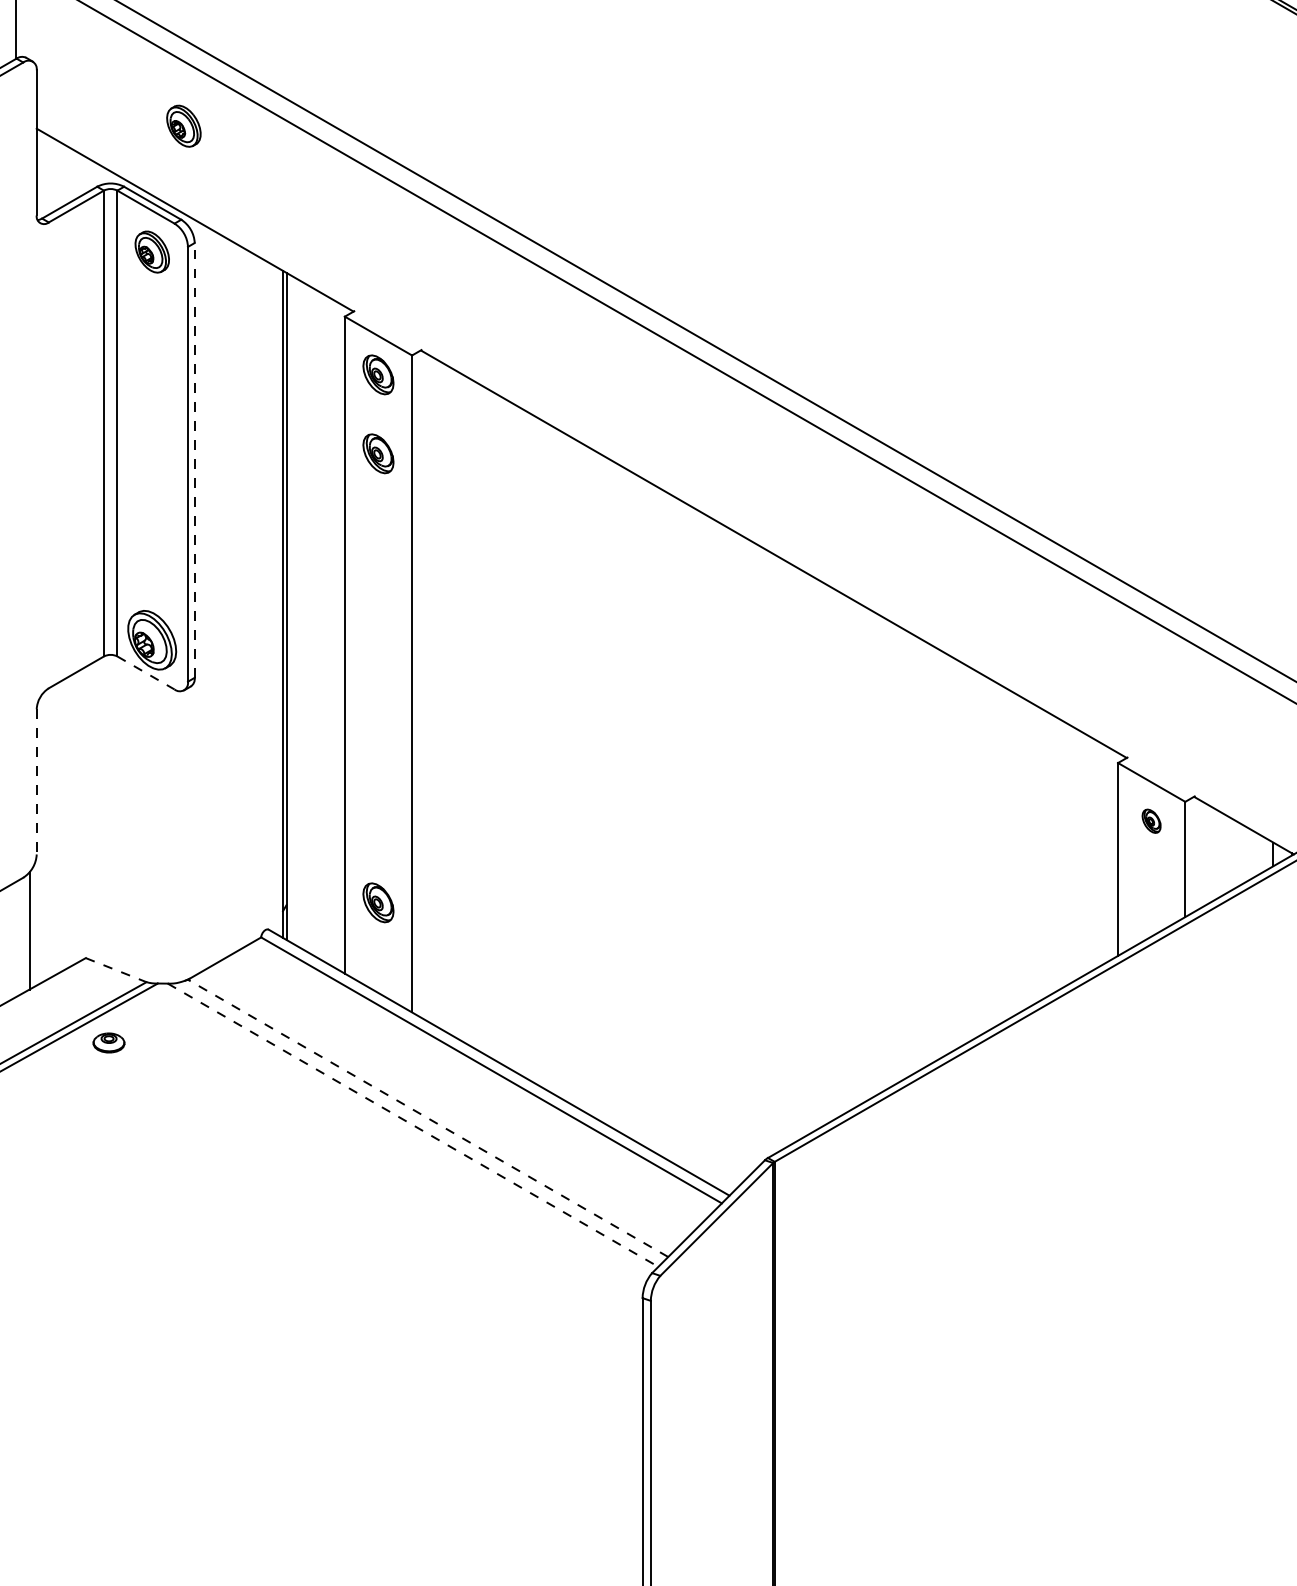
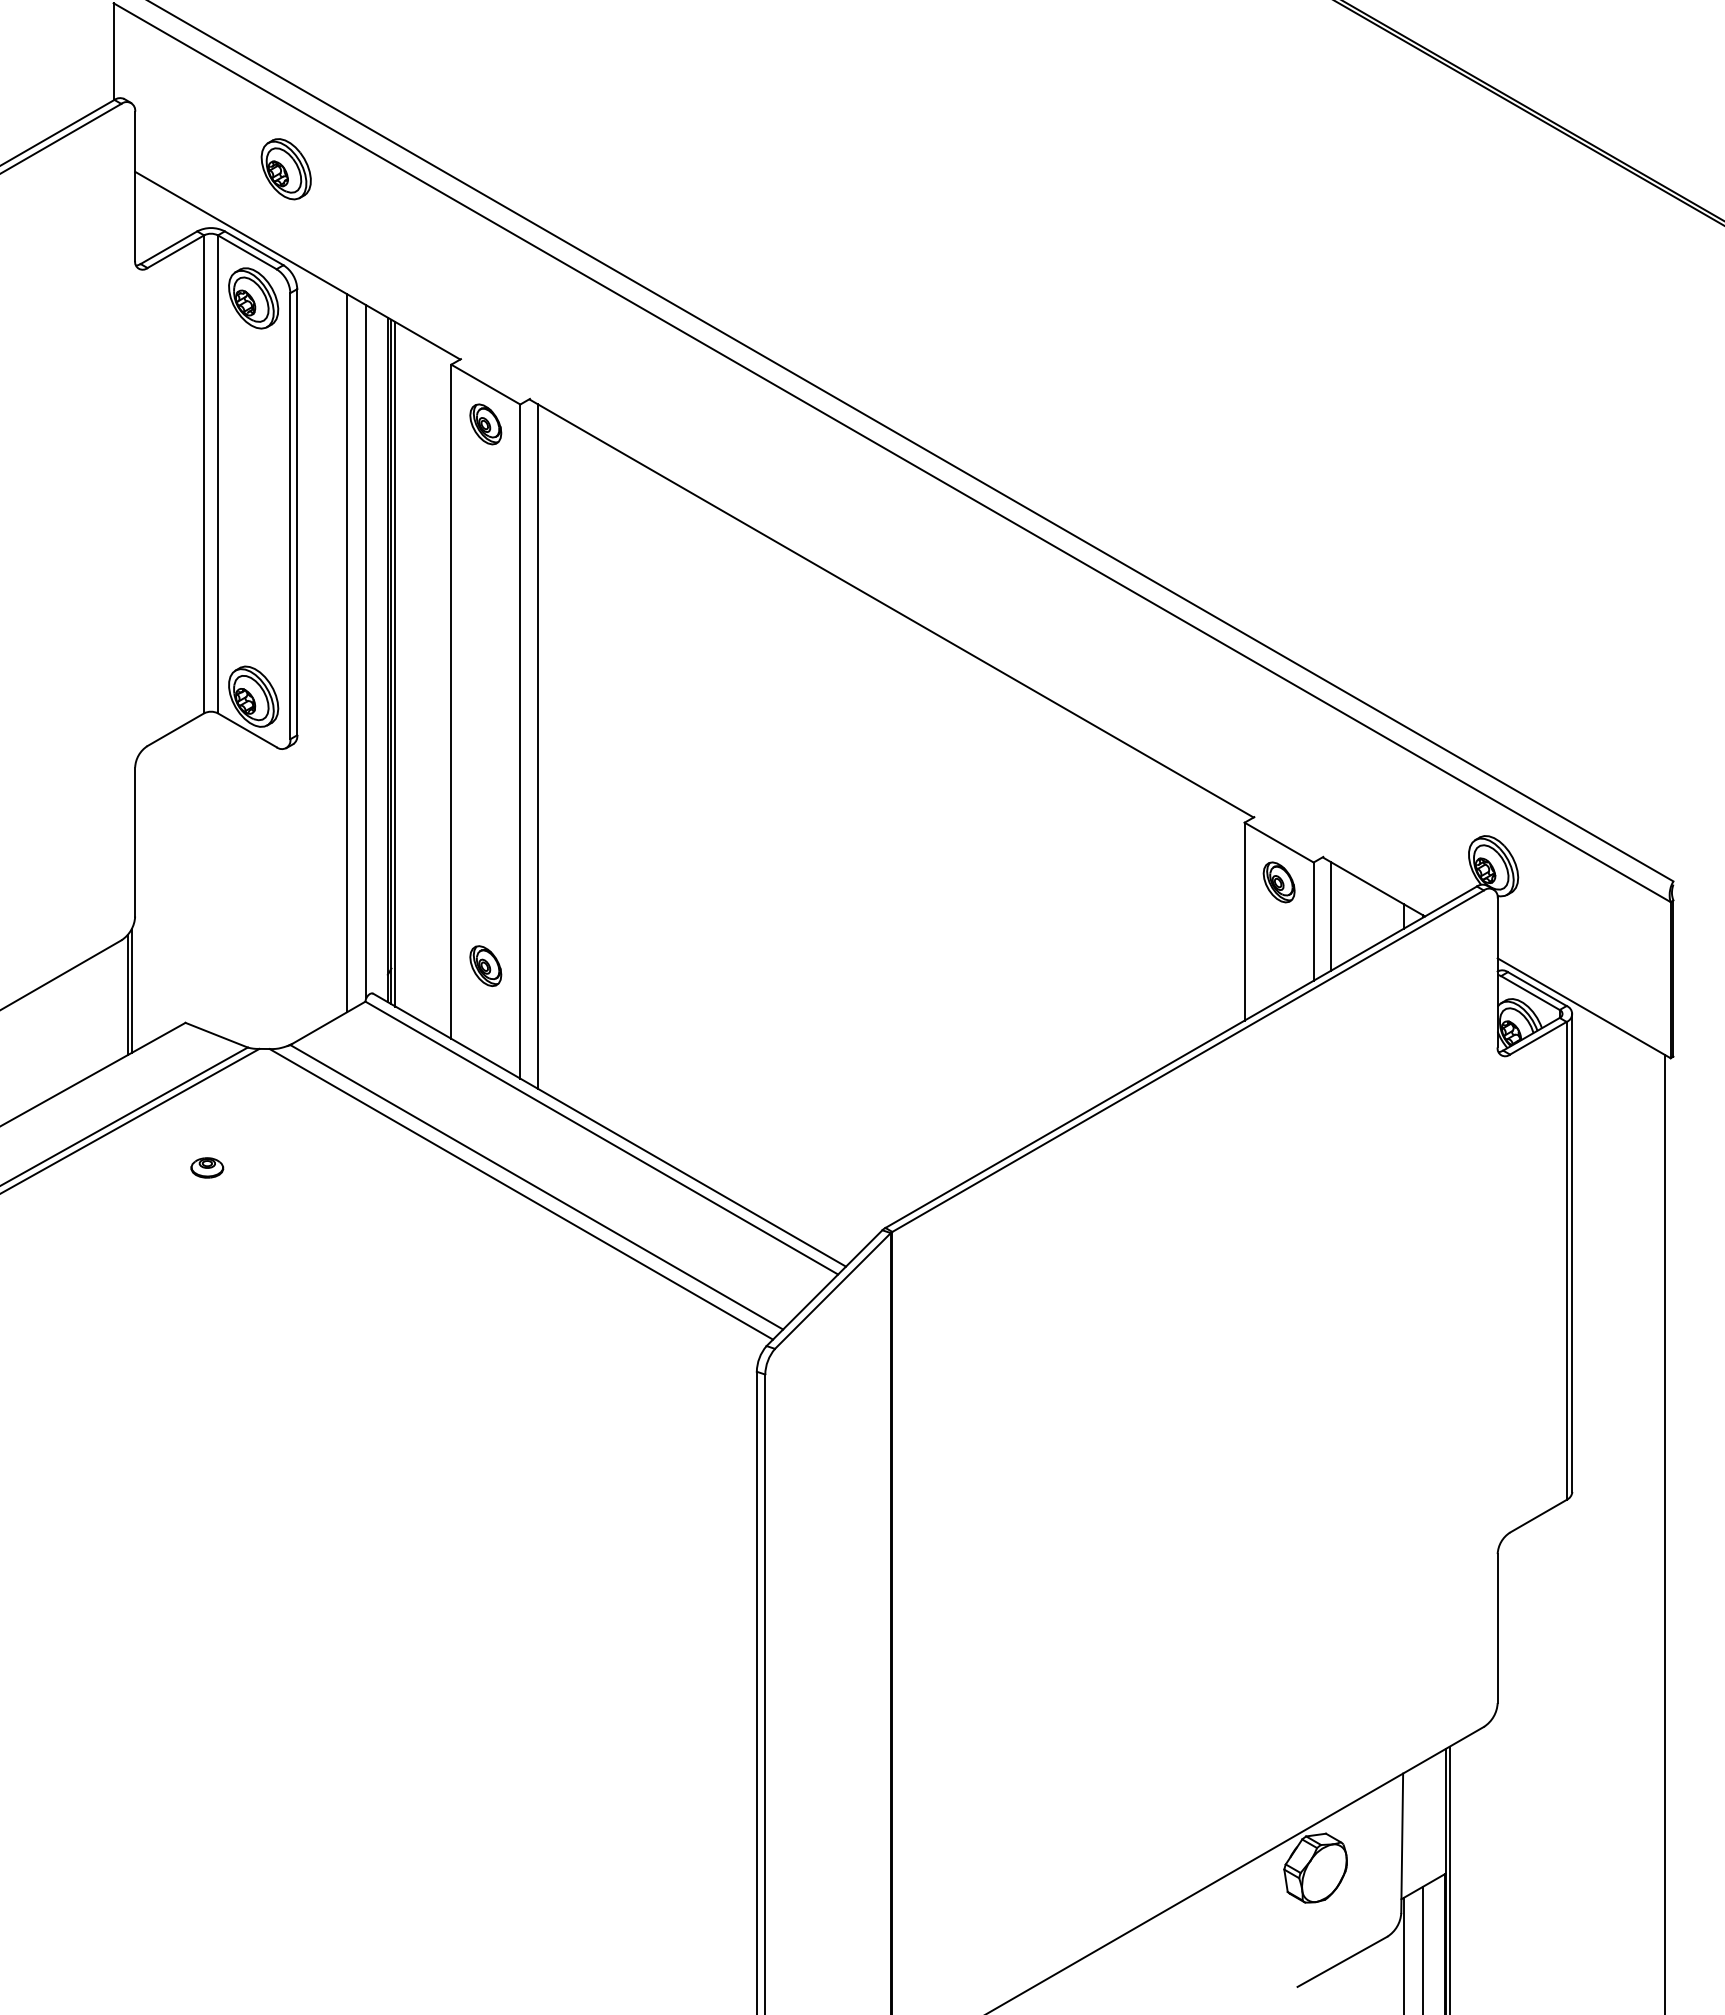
part: (183, 126) -> (285, 169), size x1.43
part: (152, 252) -> (253, 298), size x1.43
part: (378, 453) -> (485, 505), removed
line: (194, 459) -> (297, 511), dashed -> solid
line: (262, 596) -> (366, 651), added
line: (243, 598) -> (347, 653), added
line: (290, 608) -> (395, 664), added
line: (146, 673) -> (247, 730), dashed -> solid
line: (428, 688) -> (537, 746), added
line: (37, 782) -> (135, 842), dashed -> solid
part: (1151, 821) -> (1278, 882), size x1.67
line: (1201, 854) -> (1330, 916), added
line: (33, 926) -> (131, 990), added
line: (115, 970) -> (216, 1035), dashed -> solid
part: (109, 1042) -> (207, 1167), moved
line: (427, 1118) -> (536, 1187), dashed -> solid
line: (413, 1125) -> (521, 1194), dashed -> solid

